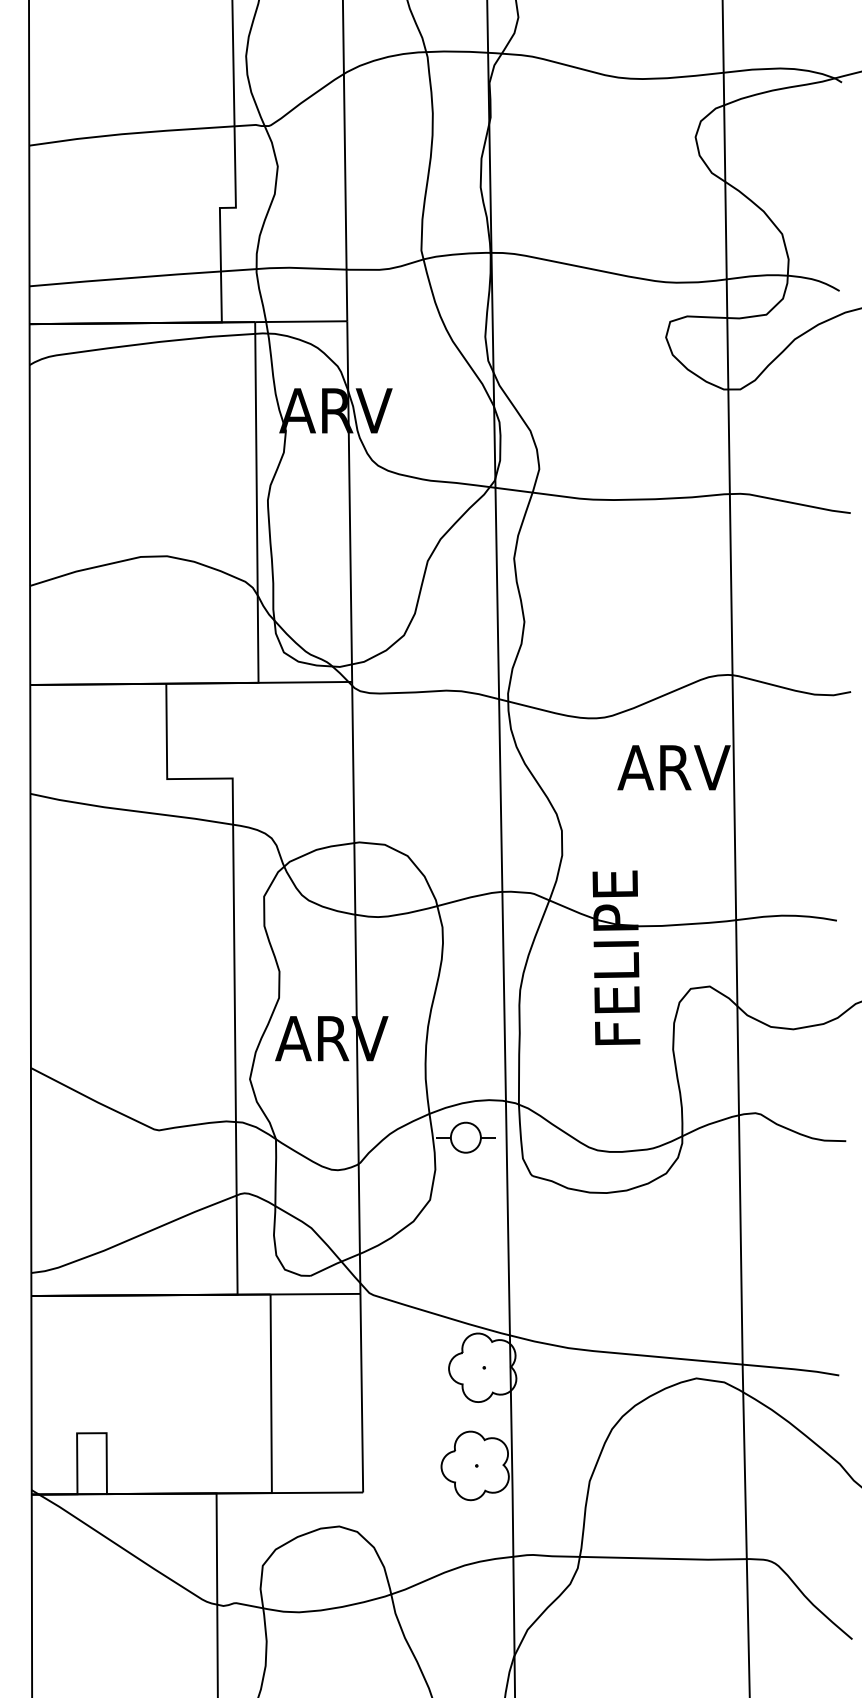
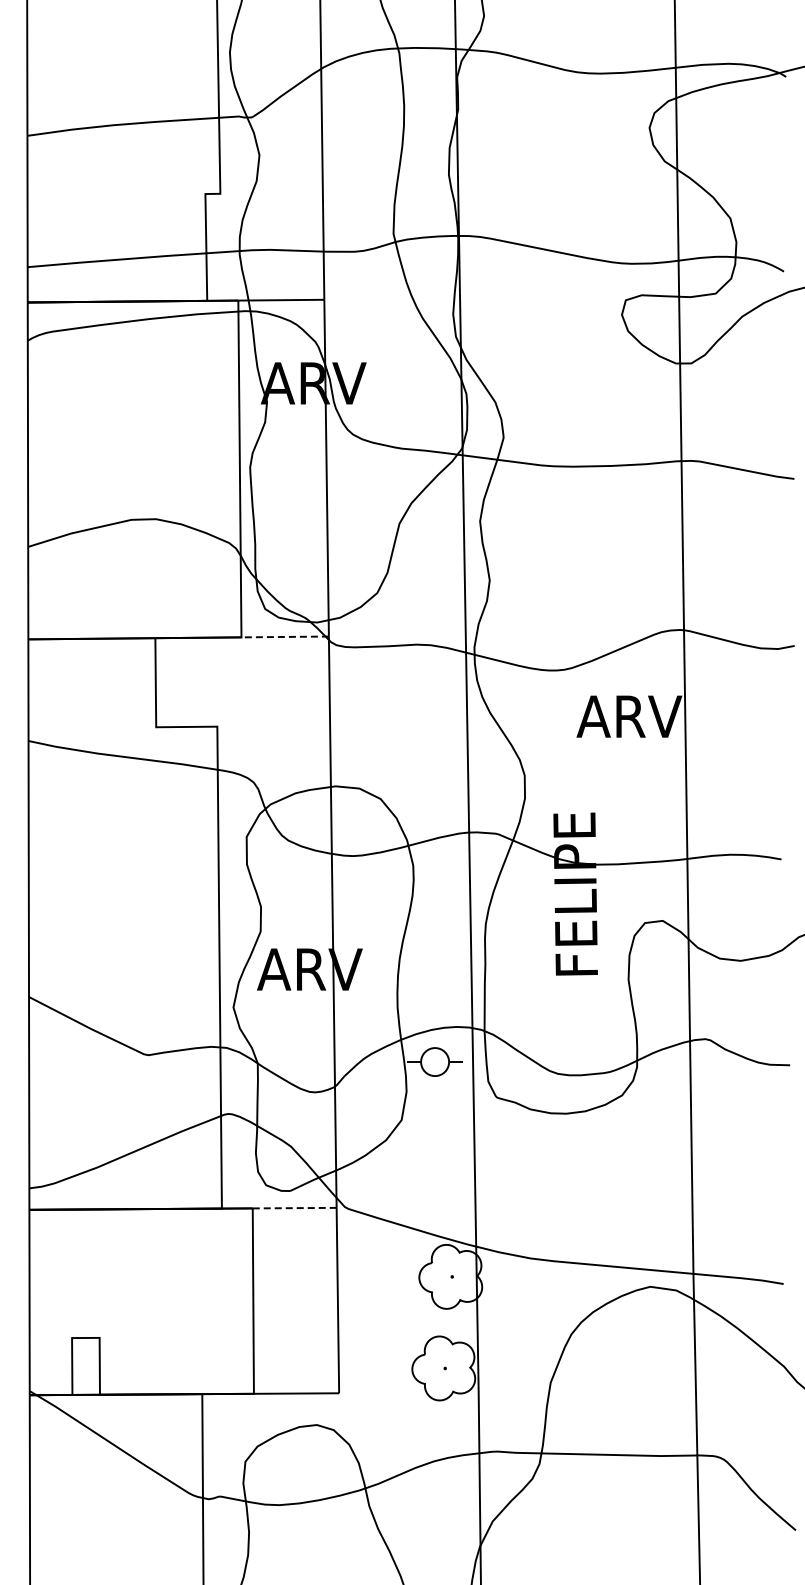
line: (305, 681) -> (285, 636), solid -> dashed
line: (315, 1294) -> (294, 1208), solid -> dashed

